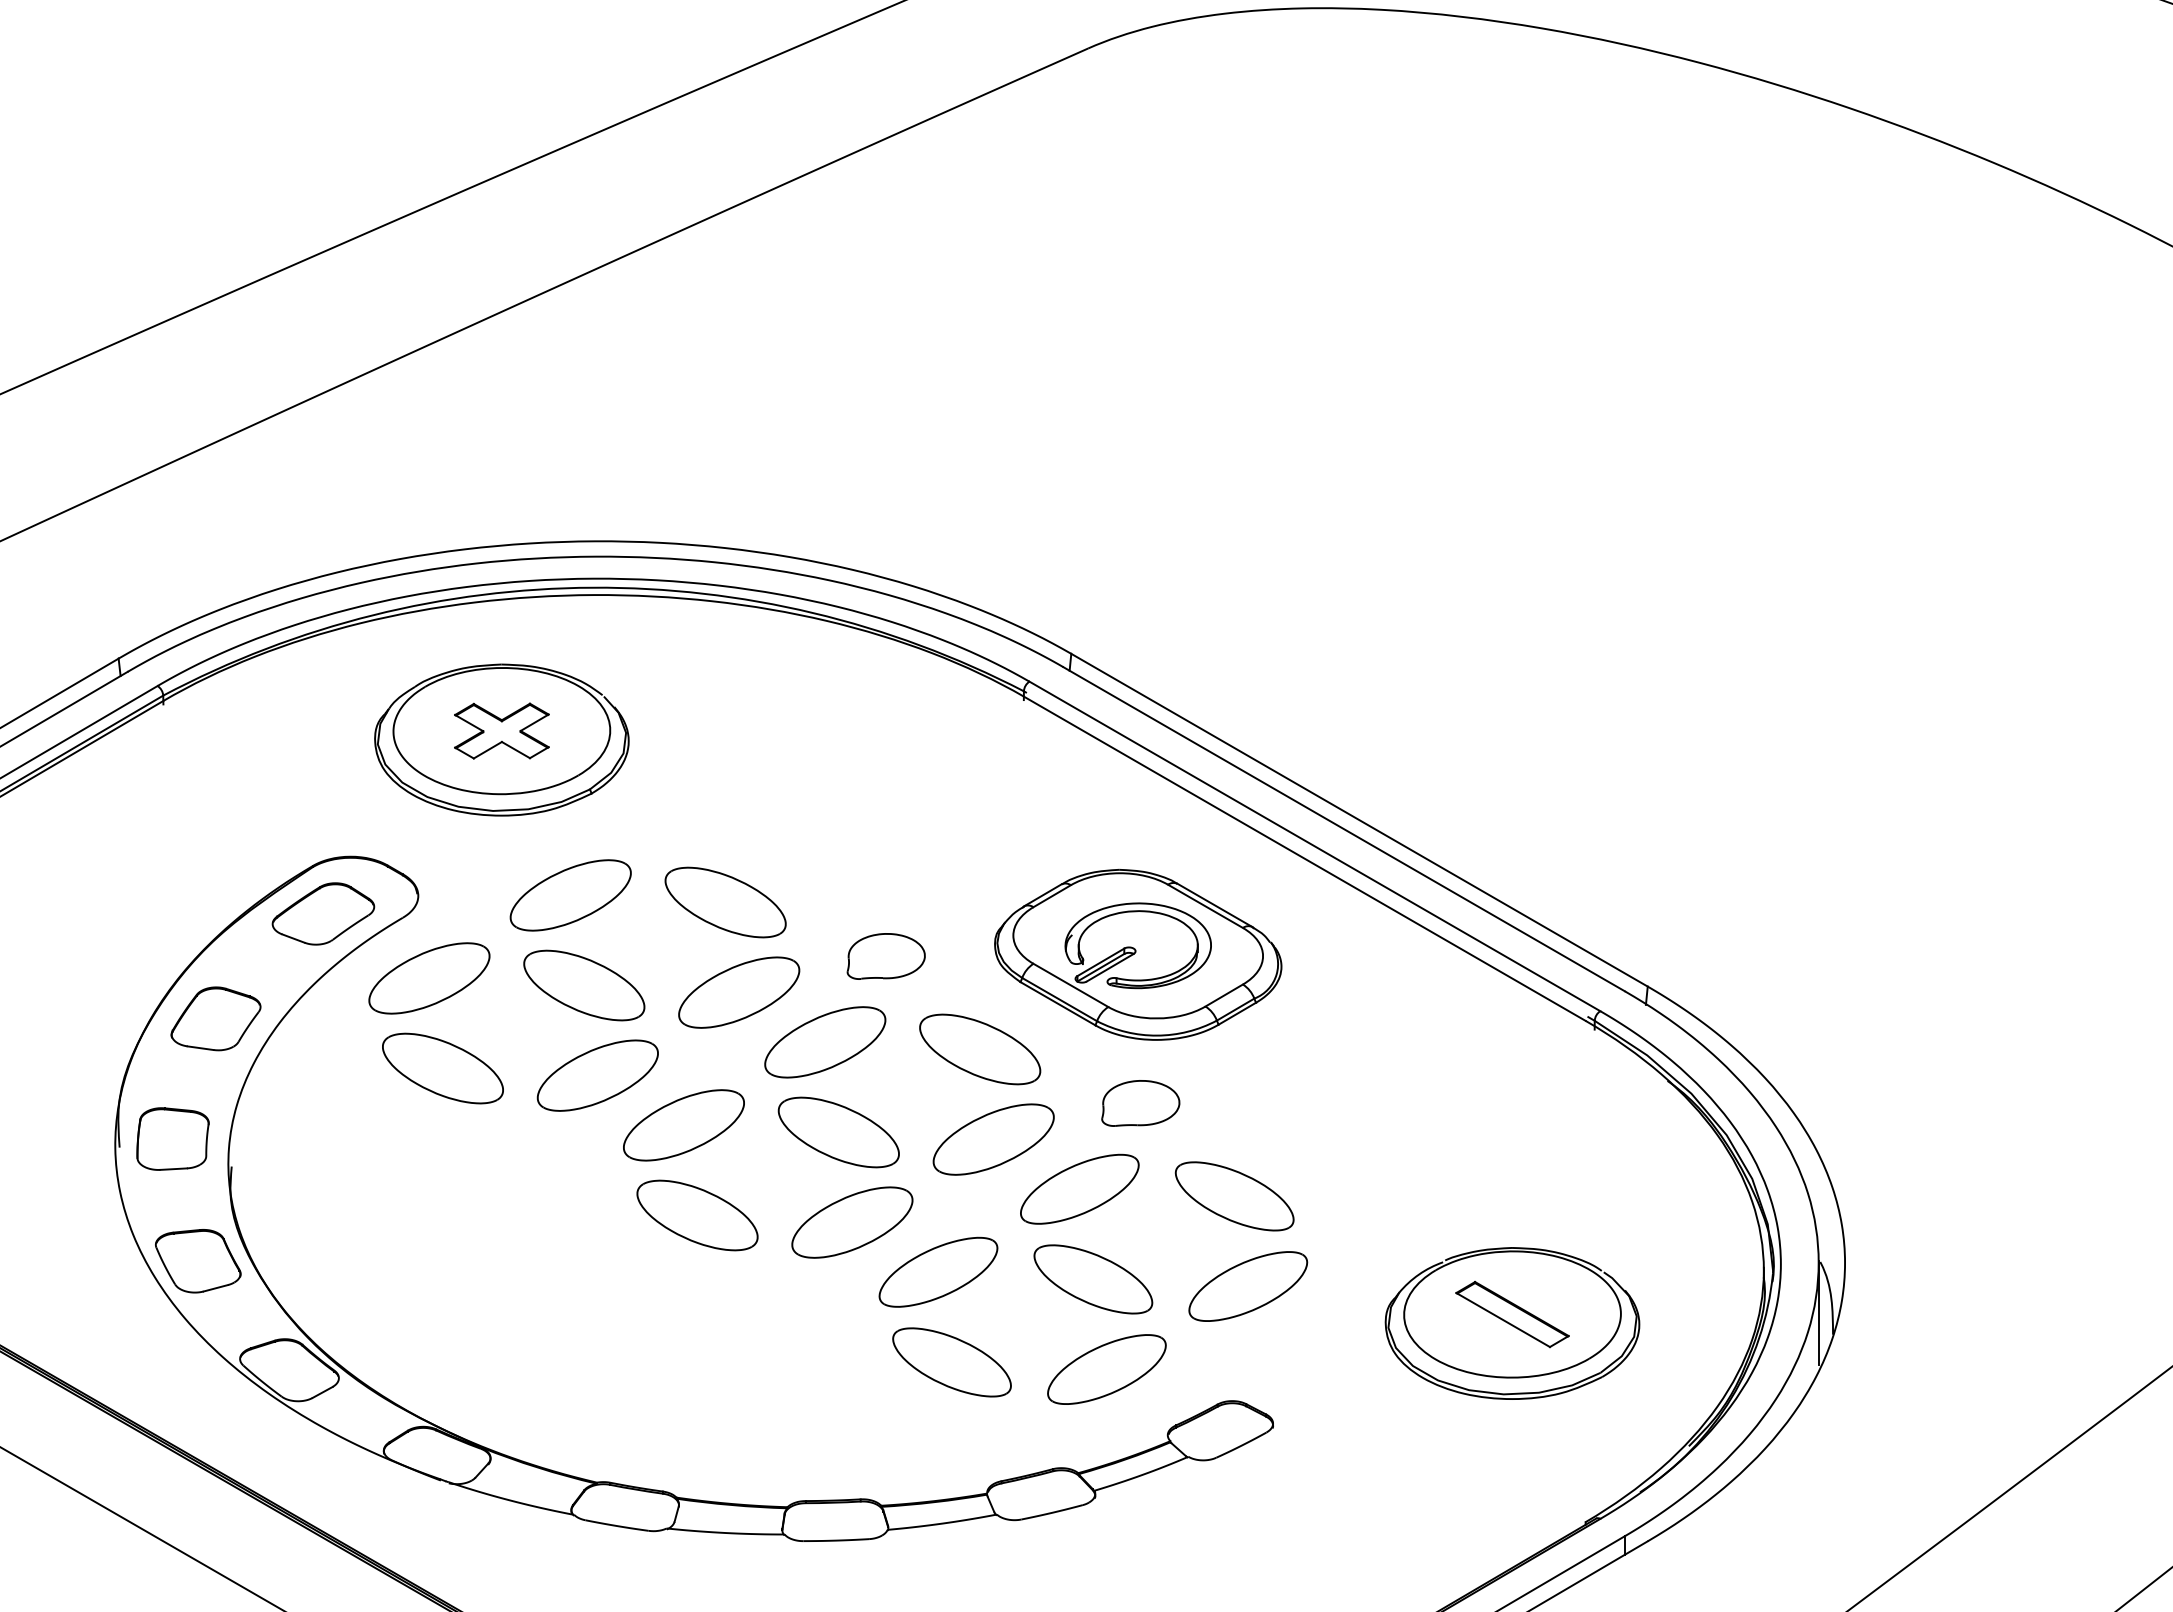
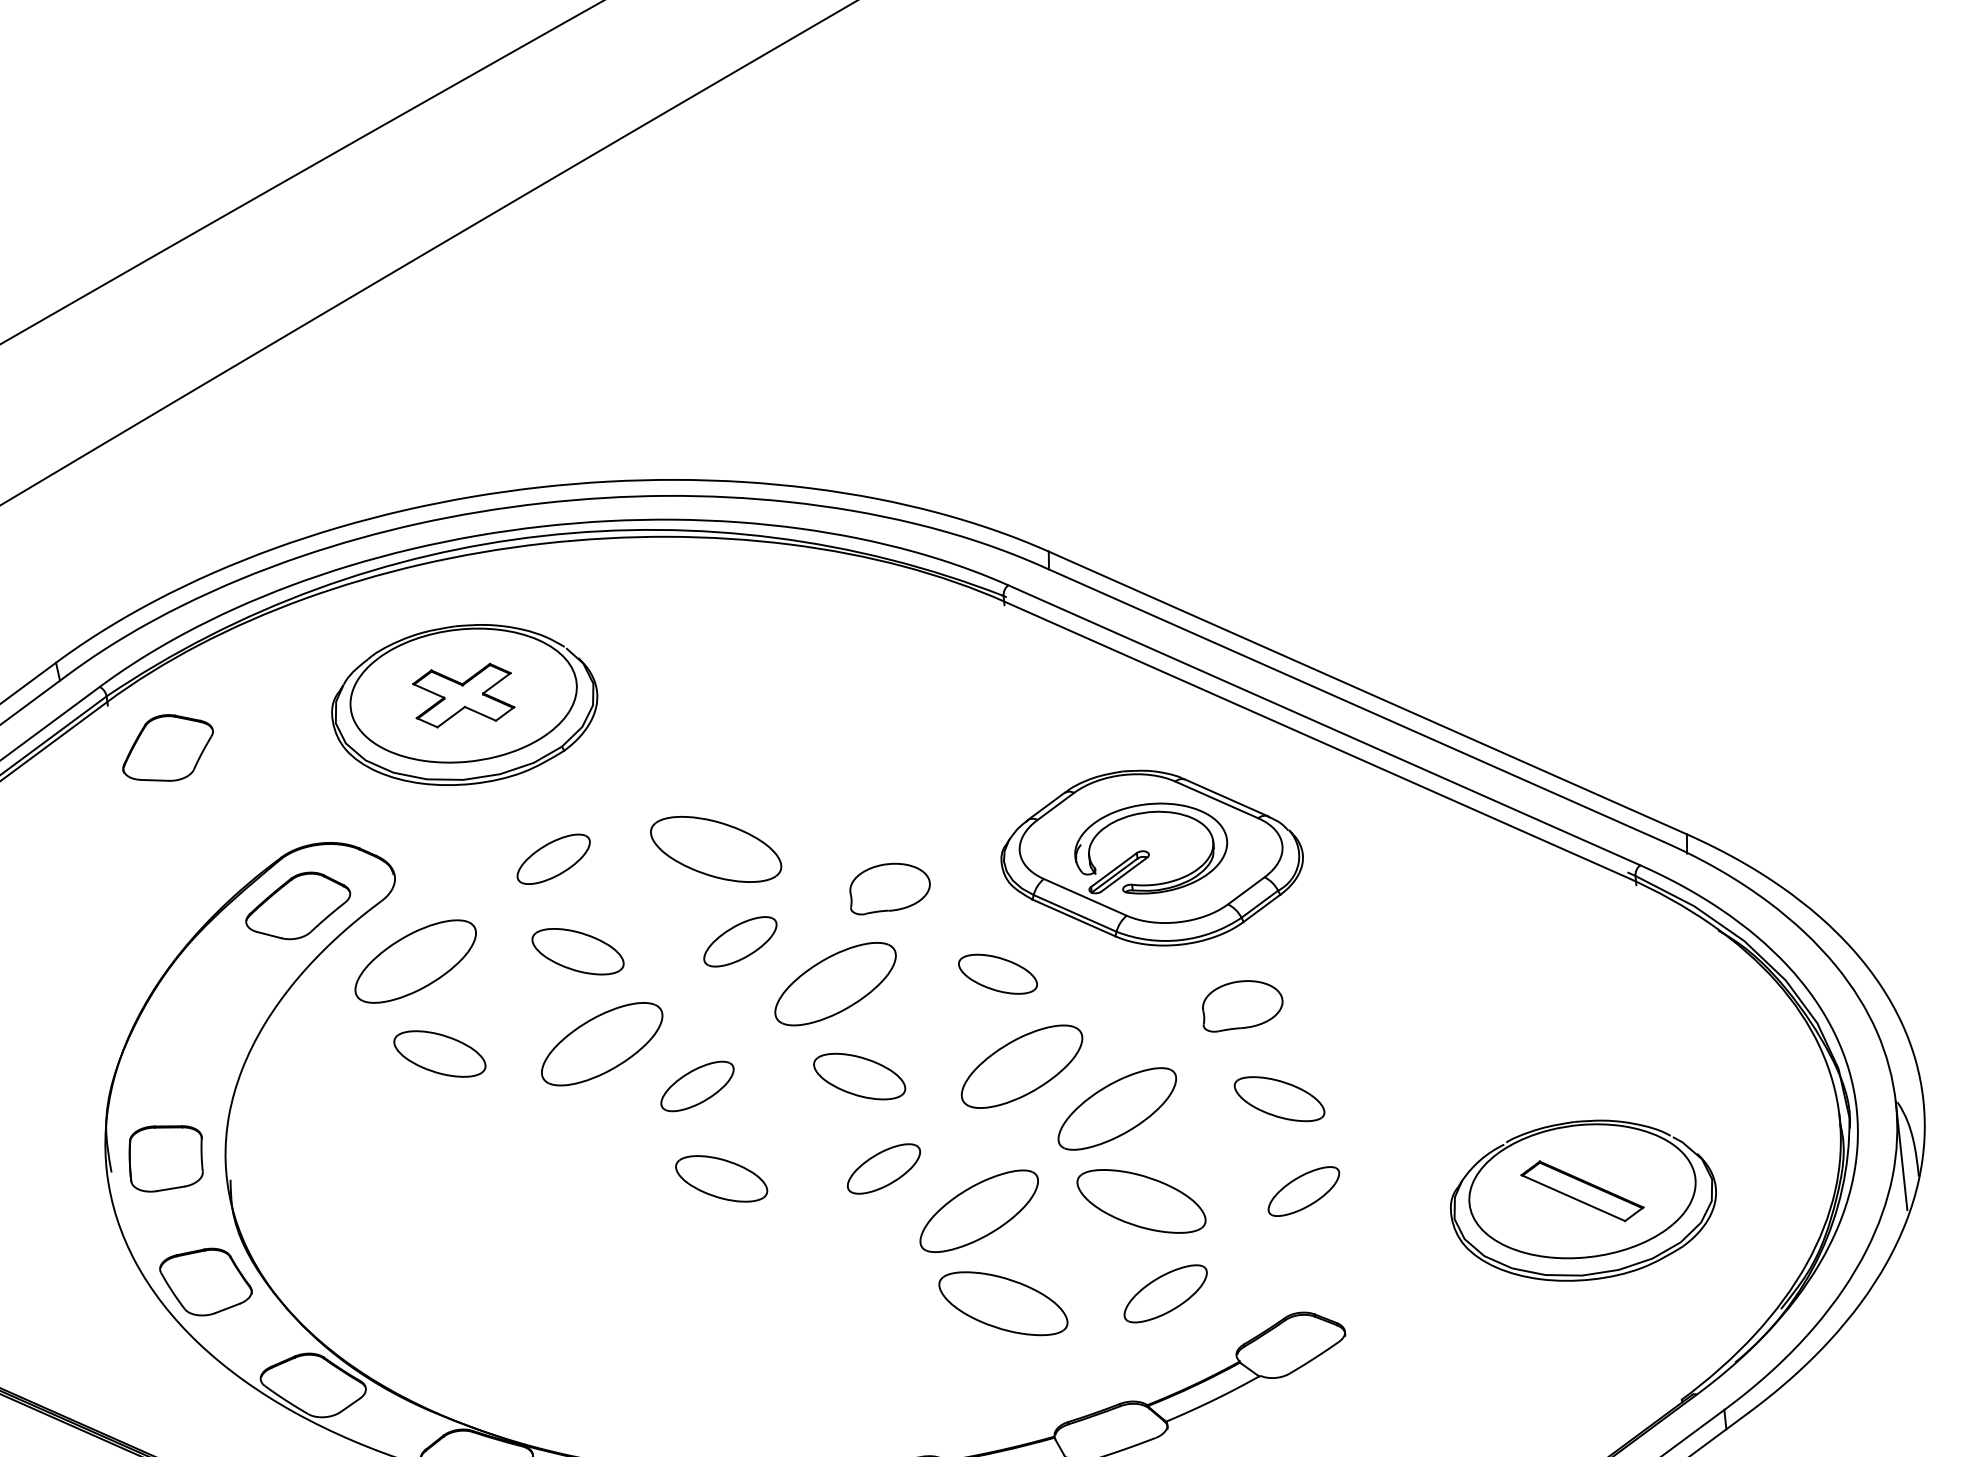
part: (570, 895) -> (553, 859), size x0.6
part: (584, 985) -> (578, 951), size x0.7
part: (739, 992) -> (740, 941), size x0.6
part: (215, 1018) -> (167, 747), moved
part: (980, 1049) -> (998, 974), size x0.6
part: (442, 1068) -> (439, 1054), size x0.7
part: (1140, 1103) -> (1241, 1005), moved
part: (683, 1125) -> (697, 1086), size x0.6
part: (838, 1132) -> (859, 1076), size x0.7
part: (1234, 1196) -> (1279, 1099), size x0.7
part: (697, 1215) -> (721, 1178), size x0.7
part: (852, 1222) -> (884, 1168), size x0.6
part: (1248, 1286) -> (1304, 1191), size x0.6
part: (1106, 1369) -> (1165, 1293), size x0.7

